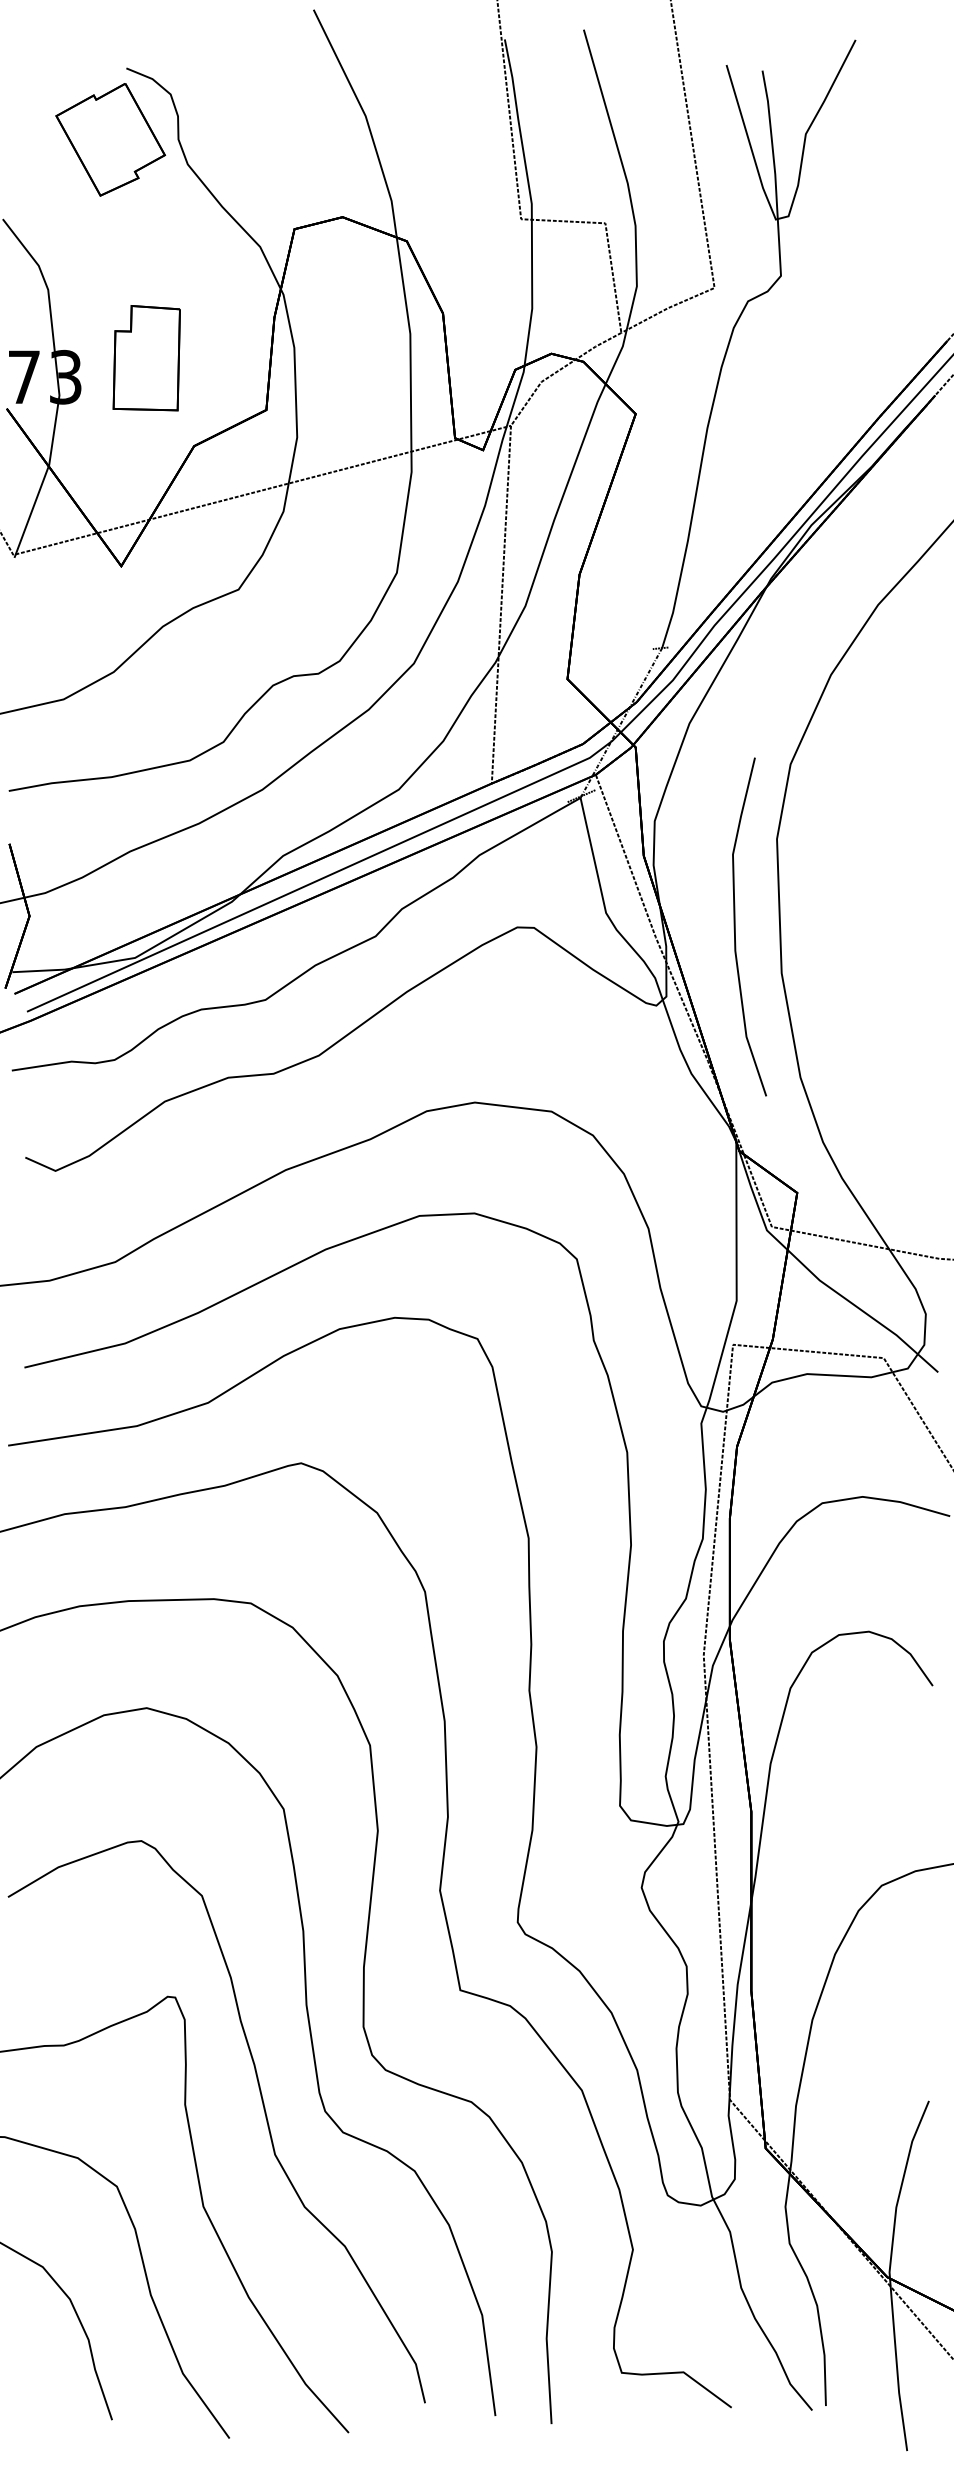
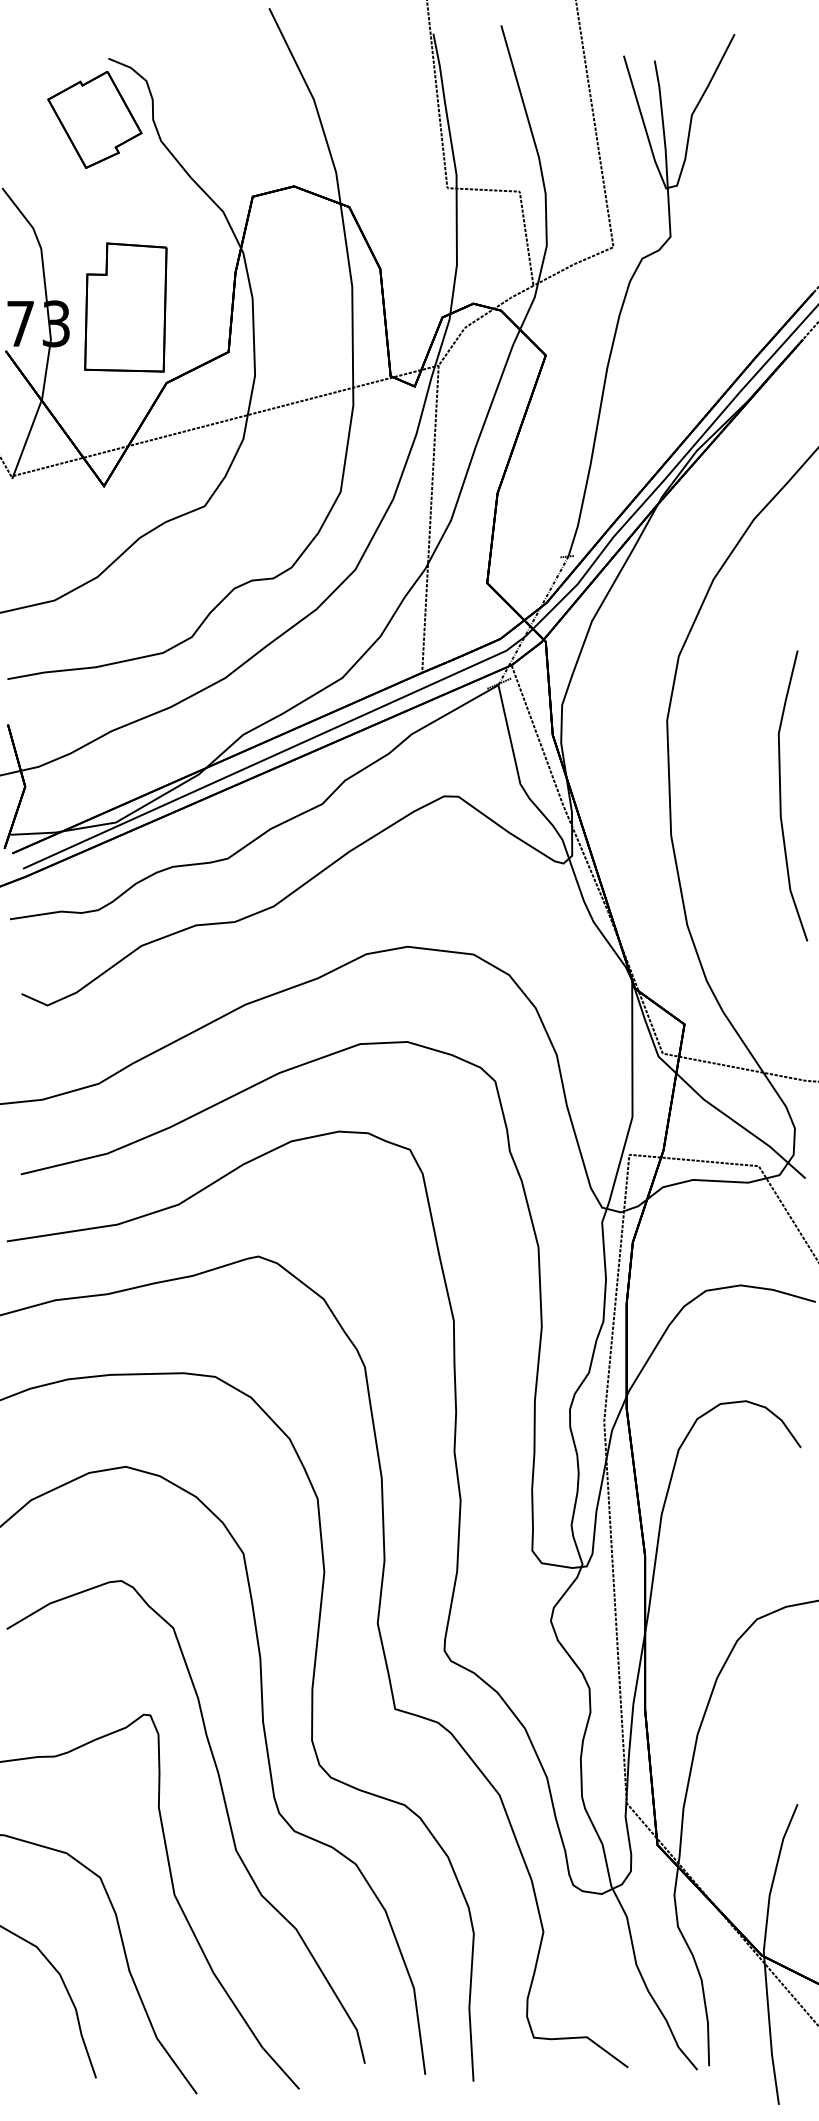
part: (146, 357) -> (125, 306), size x1.43
curve: (735, 926) -> (780, 795), moved

